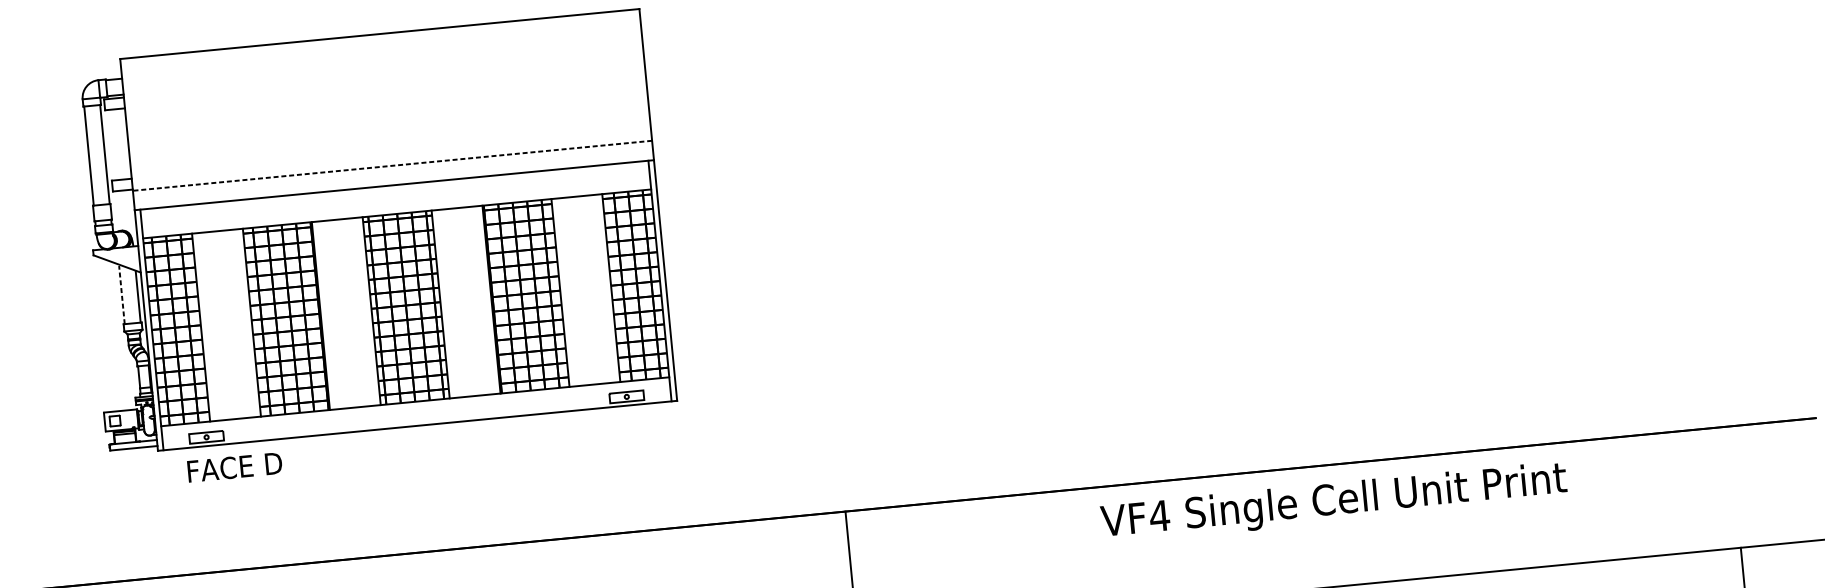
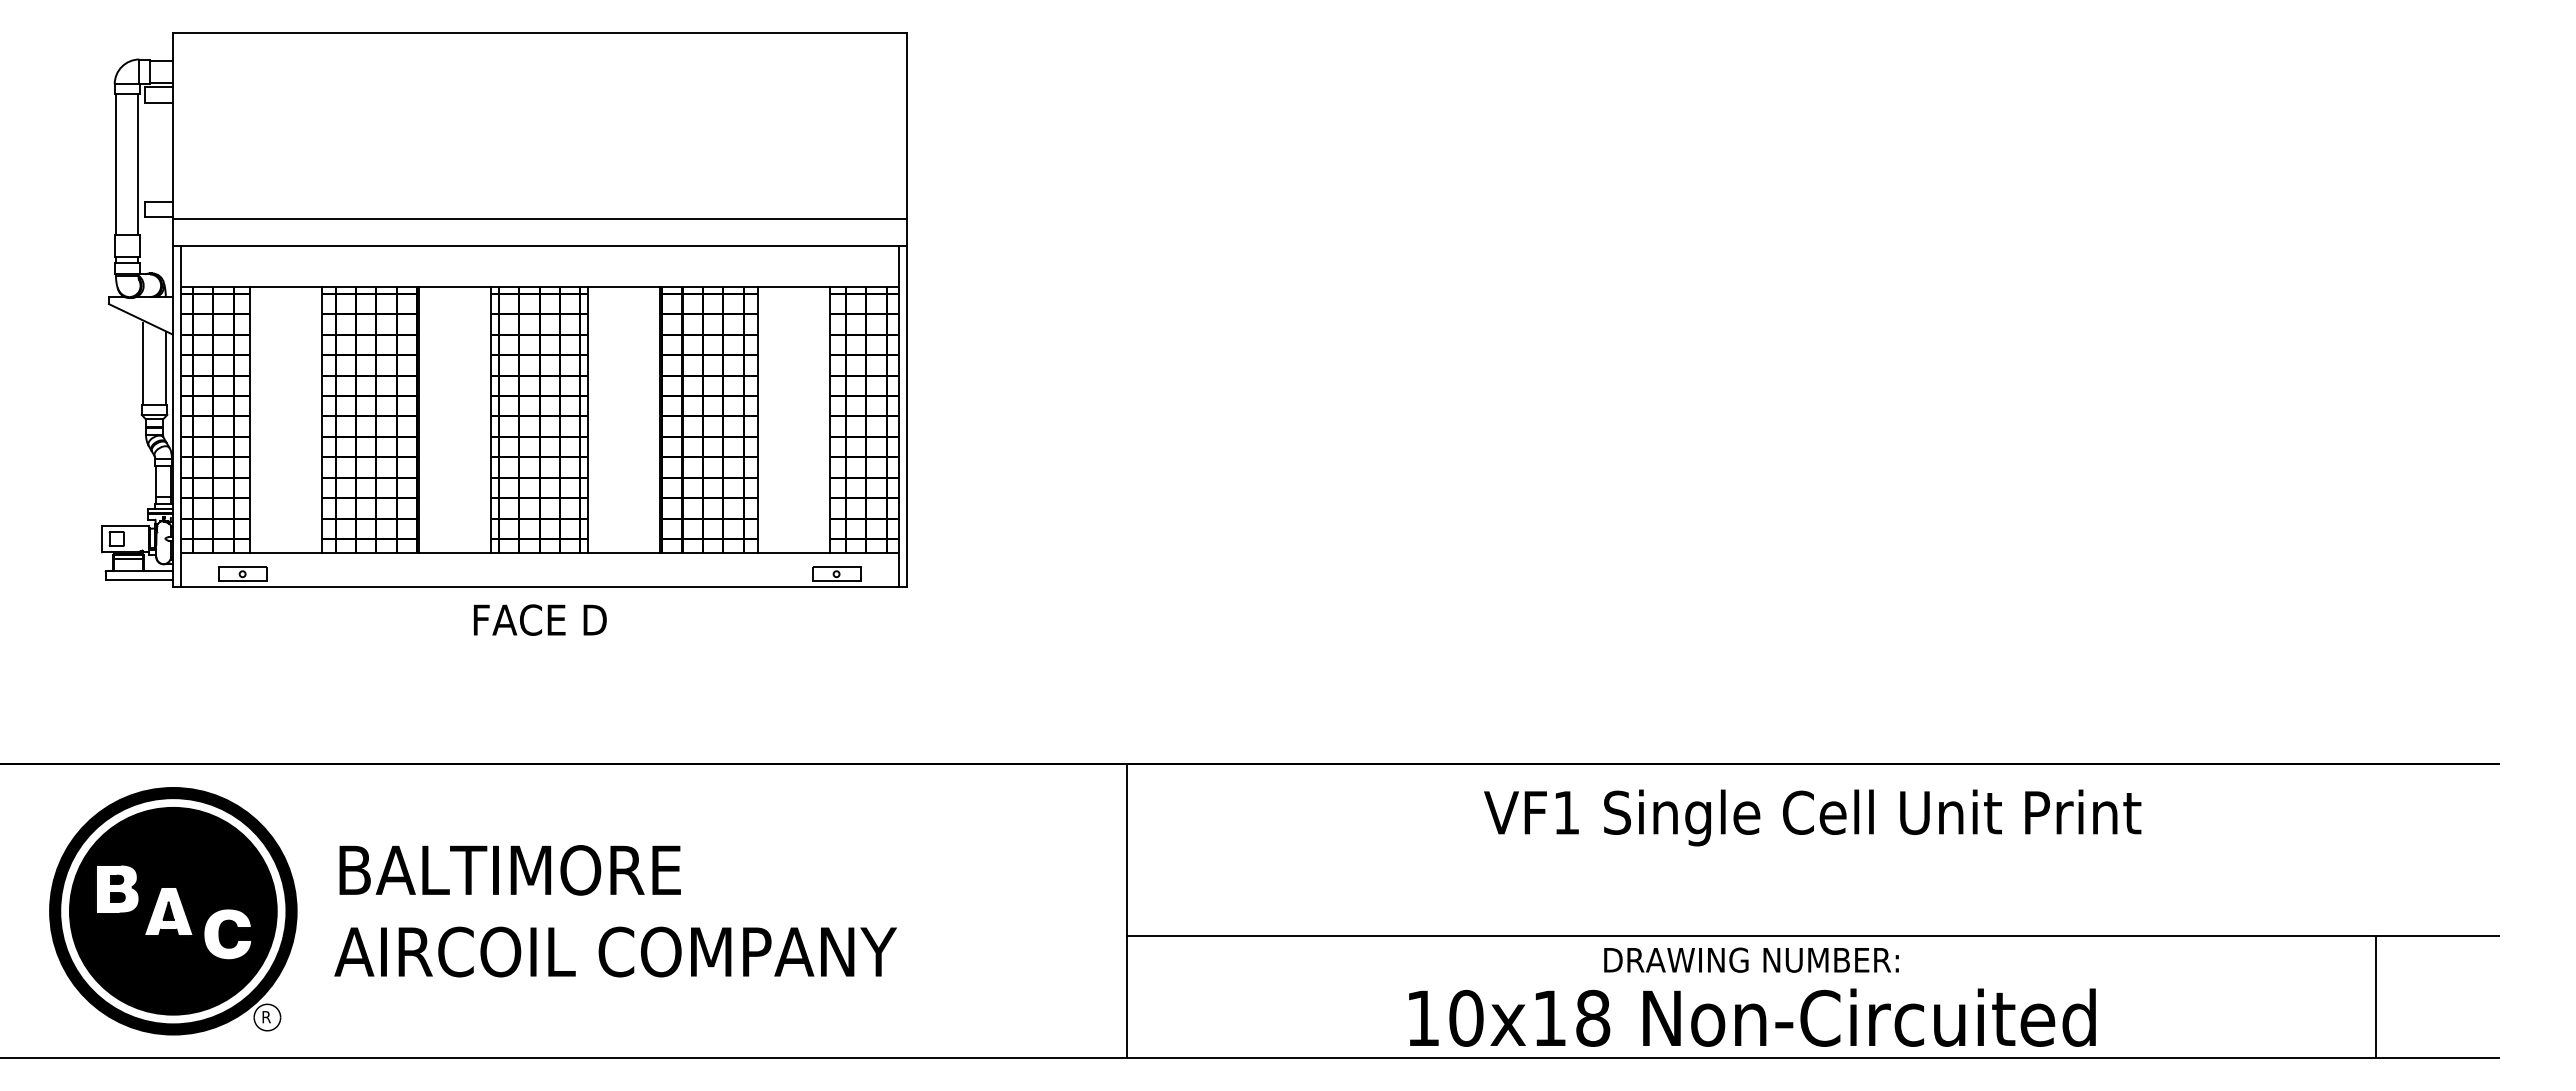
line: (392, 166) -> (539, 219), dashed -> solid
line: (122, 295) -> (143, 363), dashed -> solid
text: (235, 466) -> (540, 619), moved
text: (1159, 515) -> (1566, 812), VF4 -> VF1

